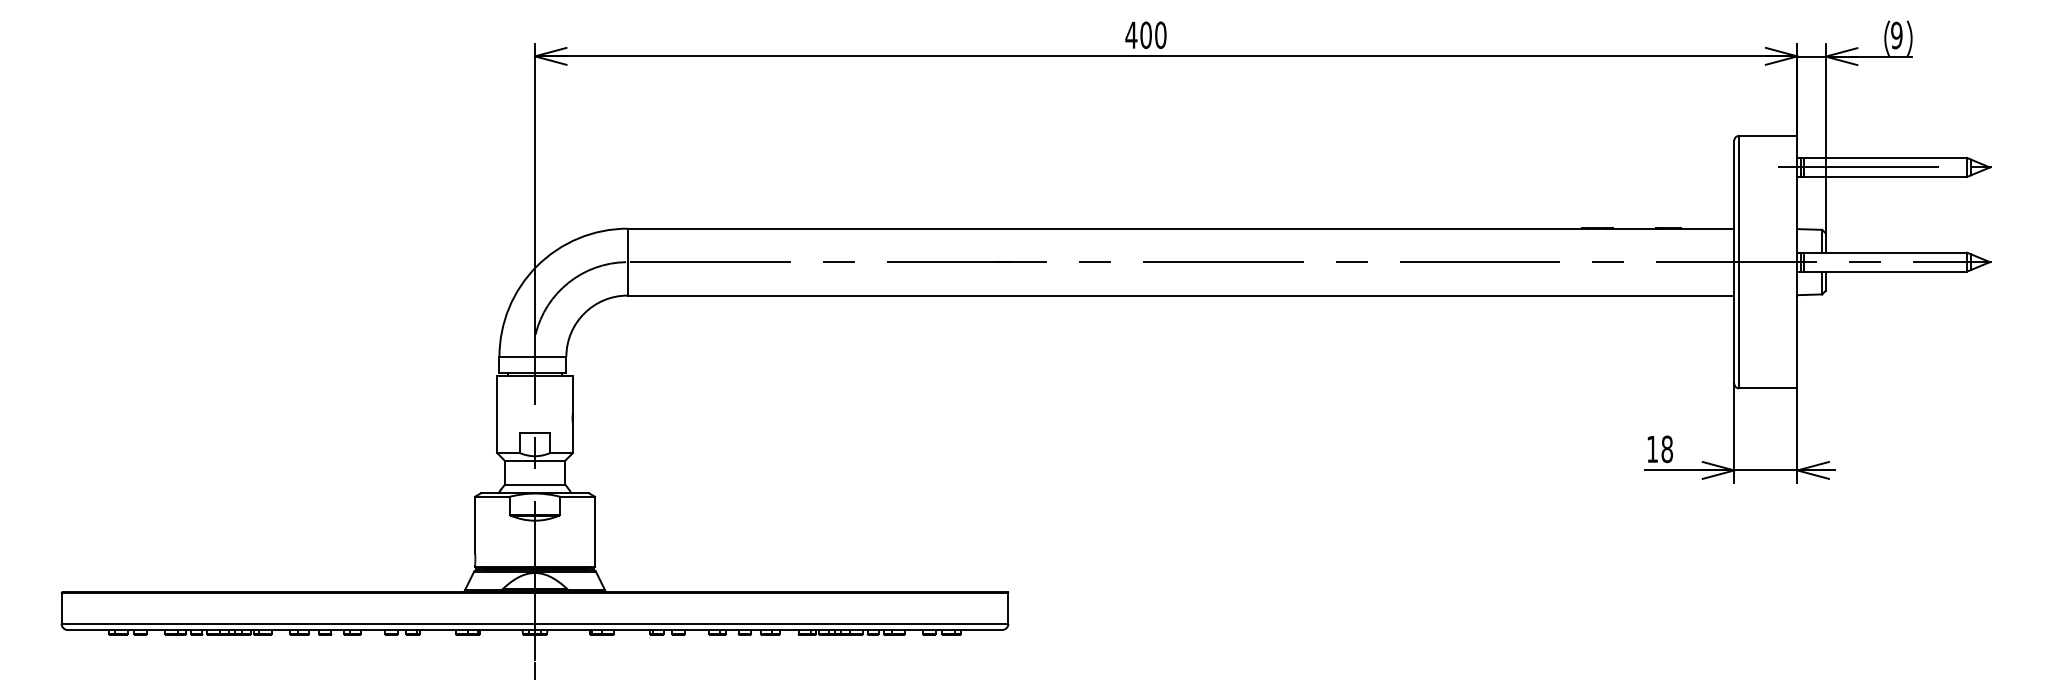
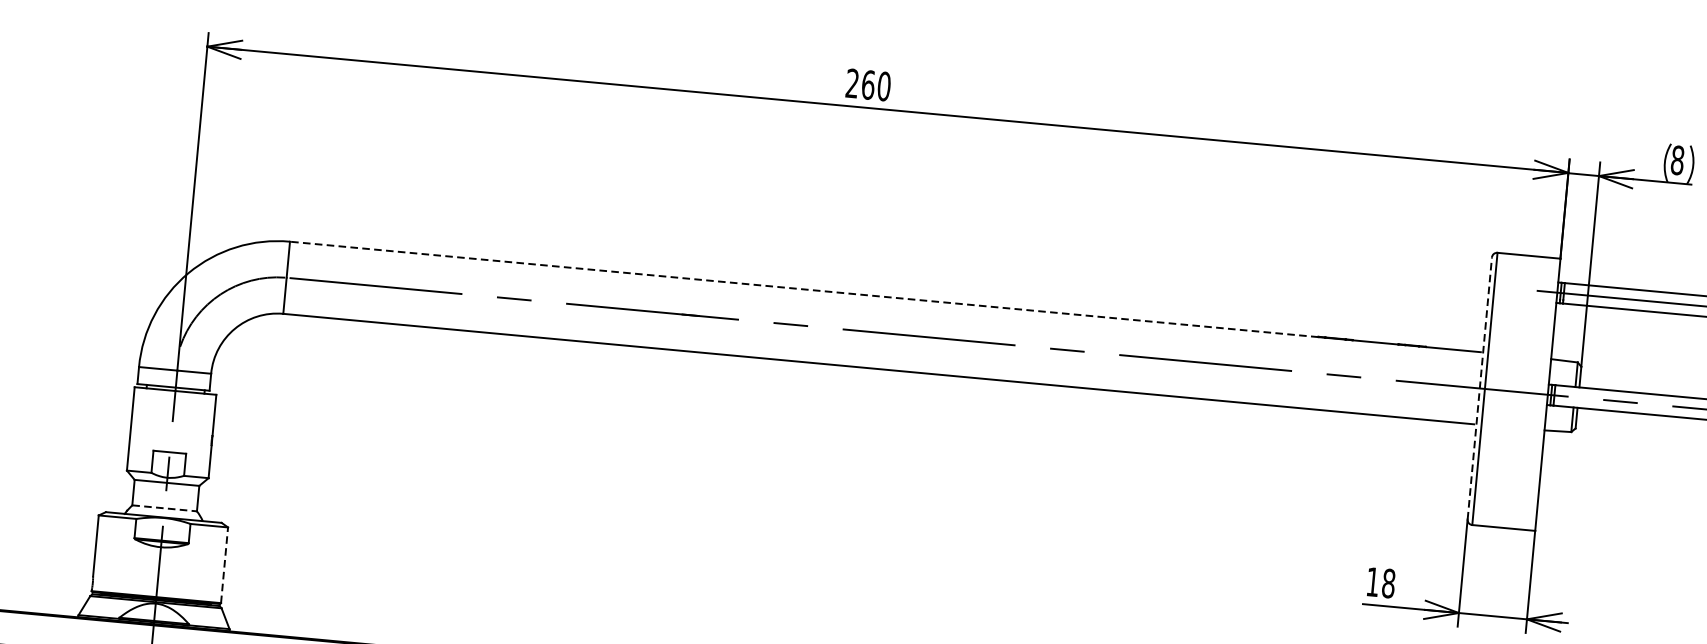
text: (1138, 34) -> (860, 83), 400 -> 260
text: (1896, 35) -> (1677, 160), 9 -> 8
line: (1104, 228) -> (804, 289), solid -> dashed
line: (1734, 262) -> (1479, 388), solid -> dashed
line: (535, 484) -> (165, 508), solid -> dashed
line: (595, 531) -> (225, 564), solid -> dashed

